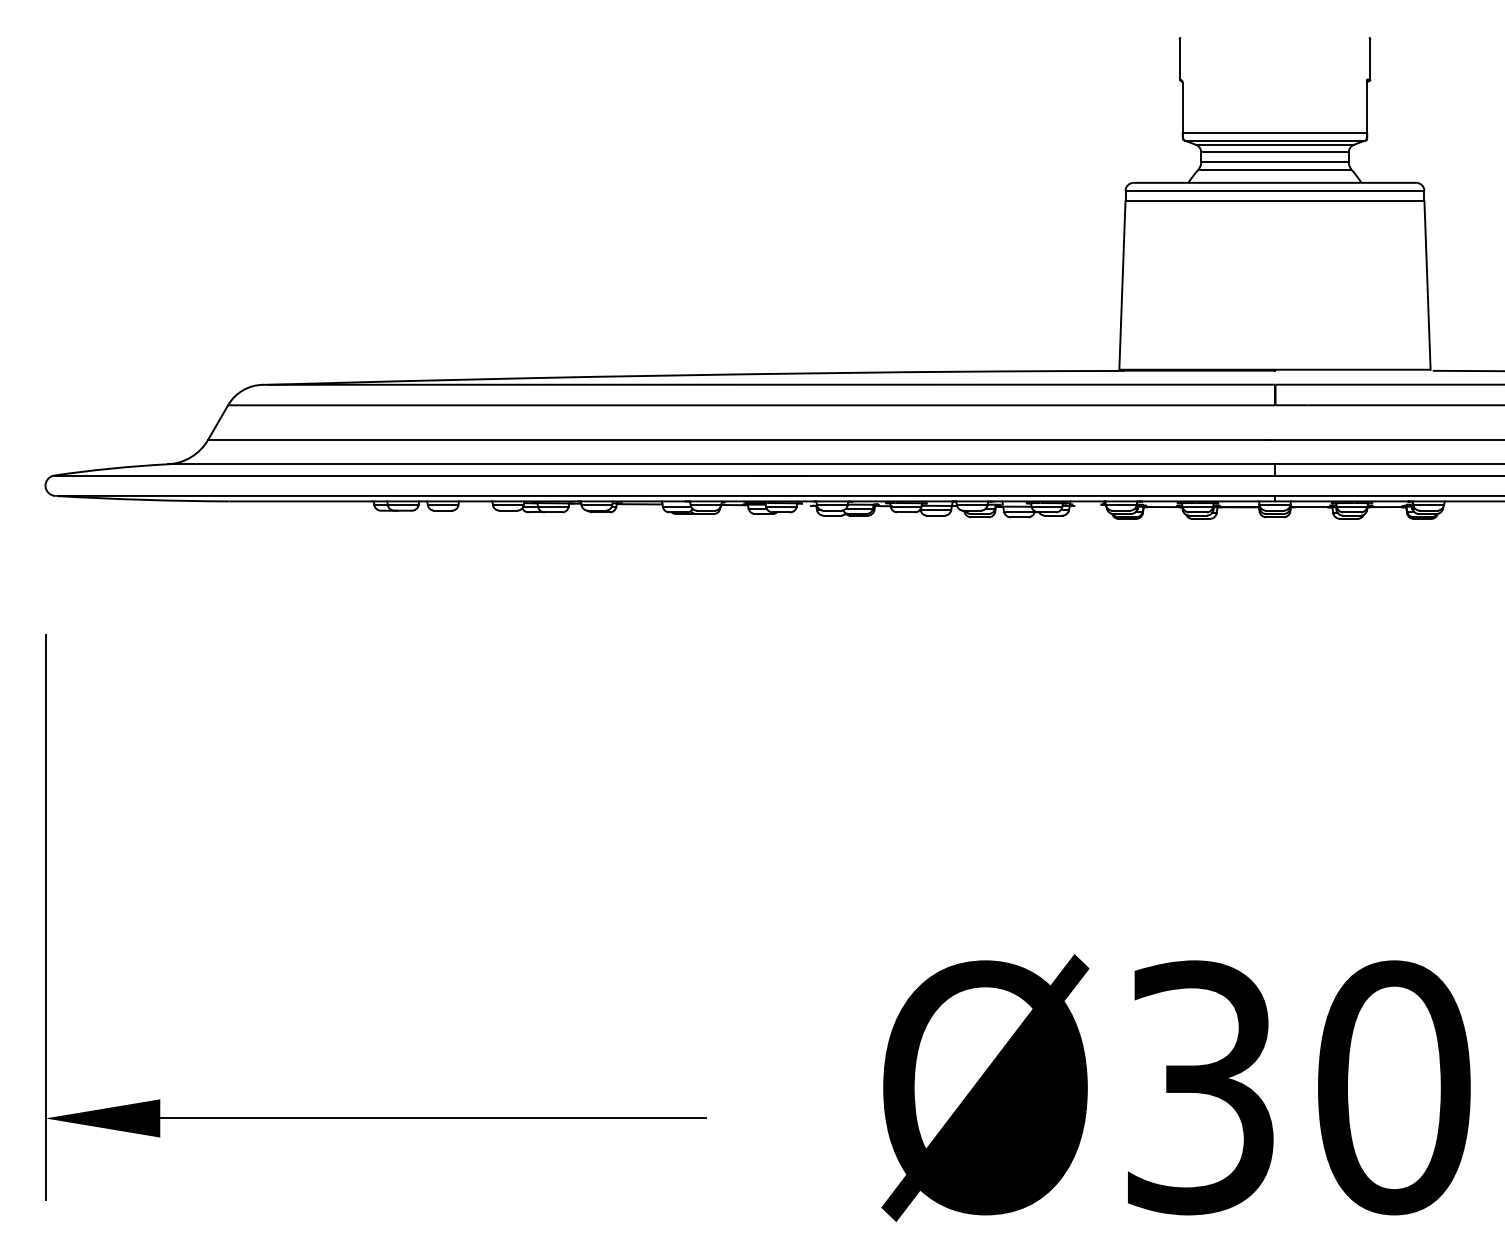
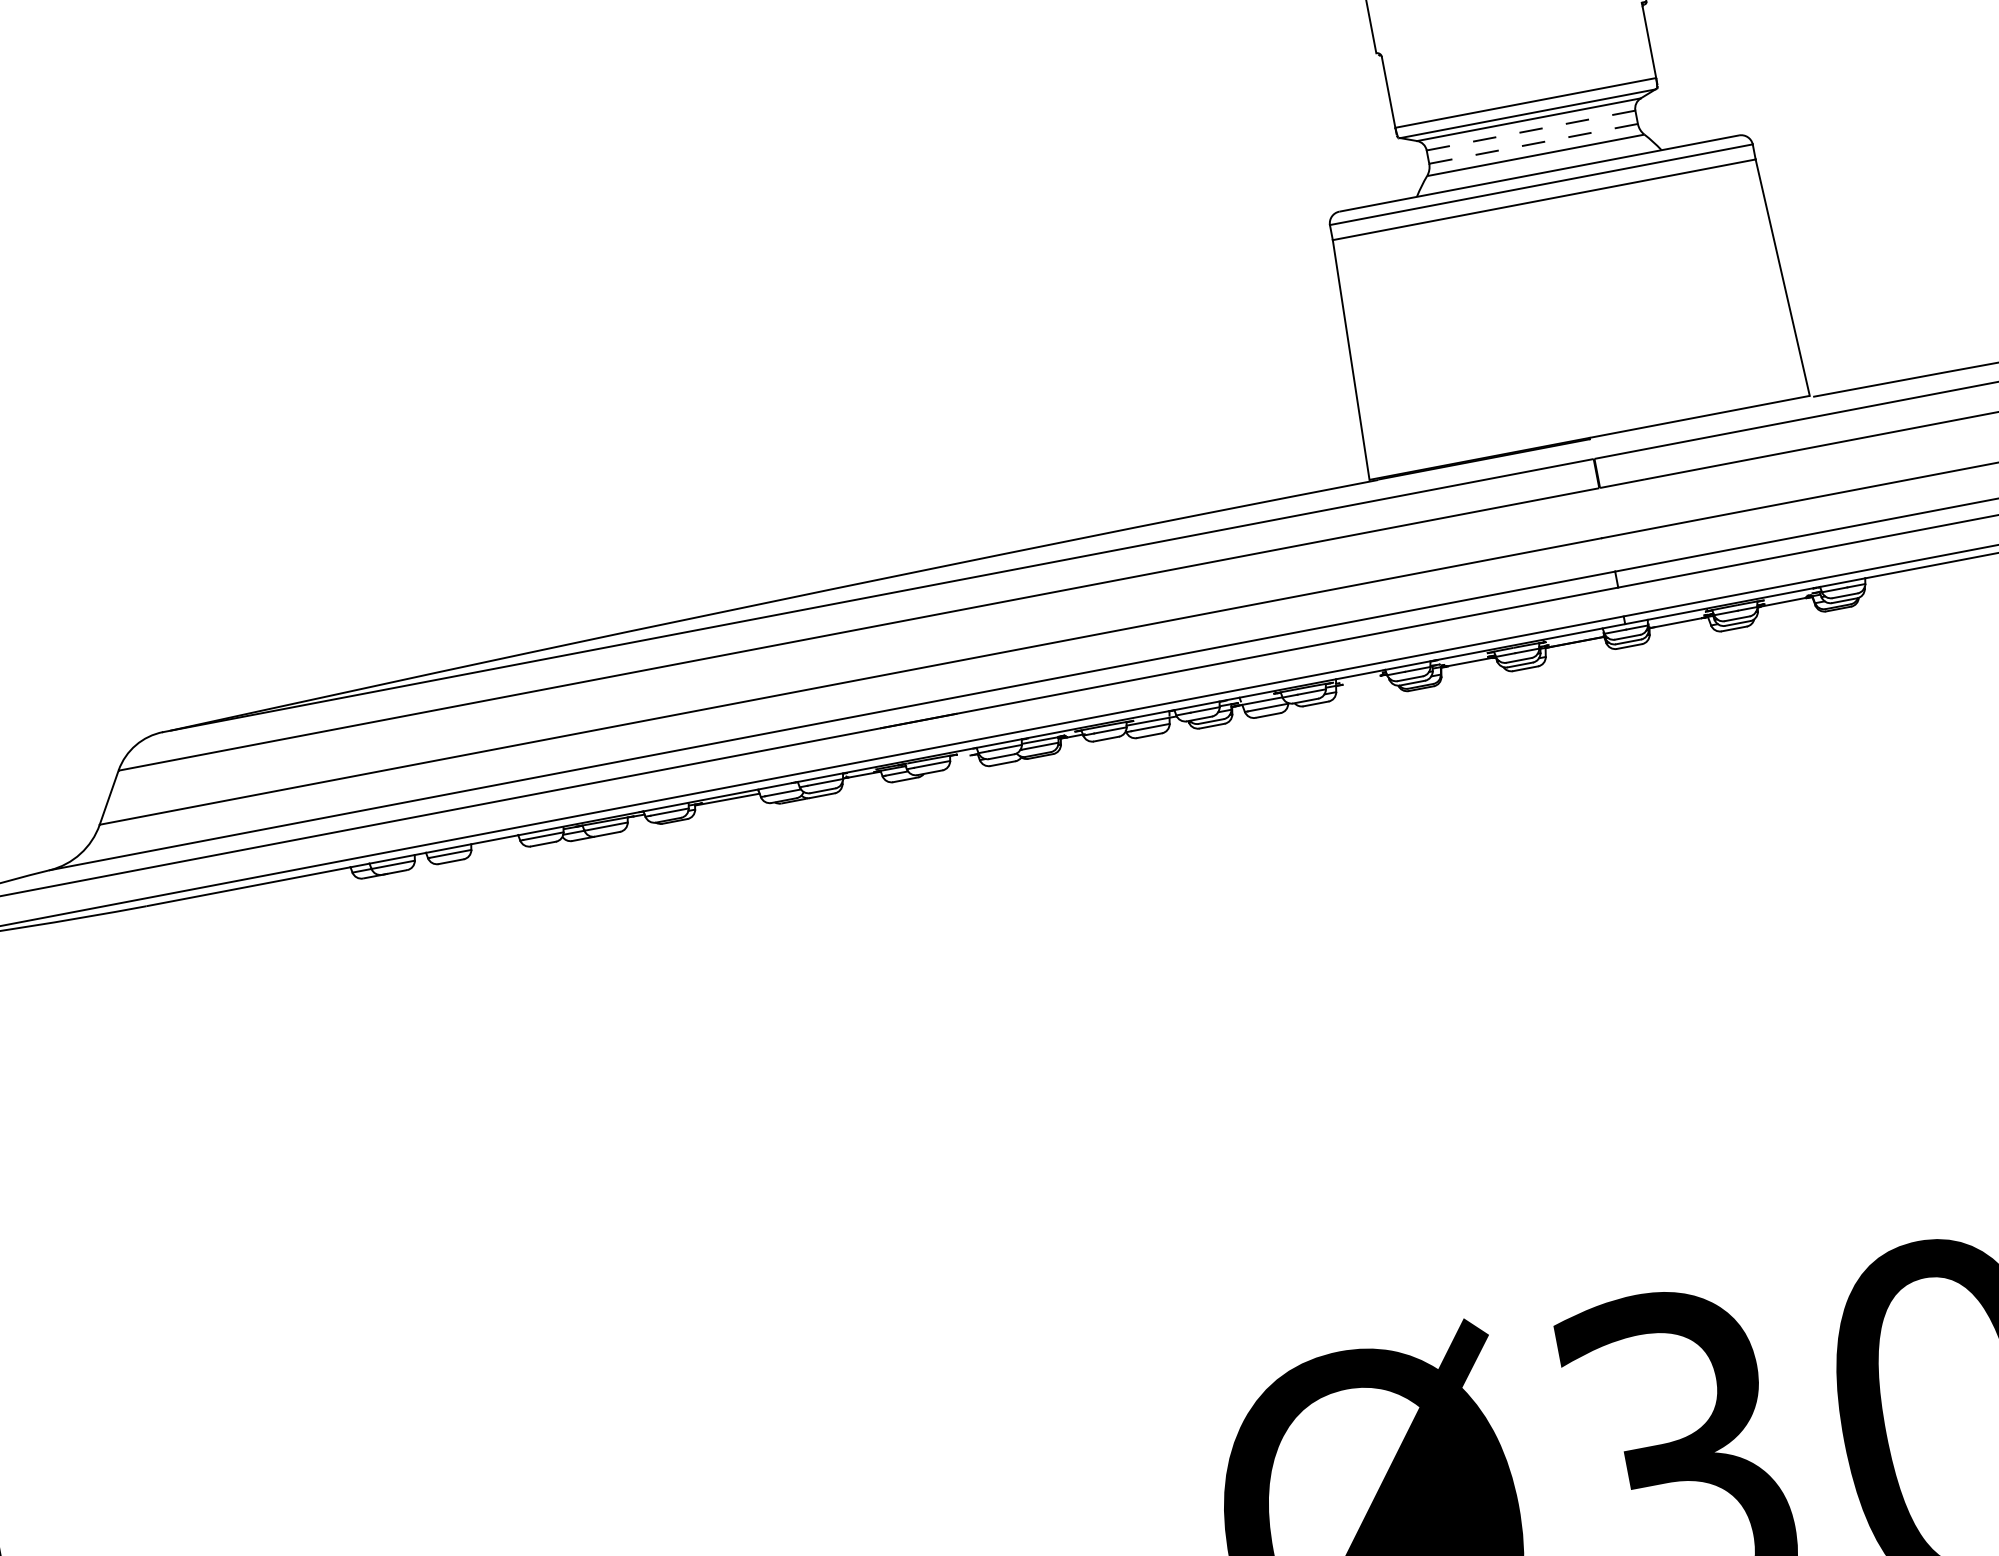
line: (1274, 152) -> (1530, 130), solid -> dashed
line: (1274, 161) -> (1532, 143), solid -> dashed

